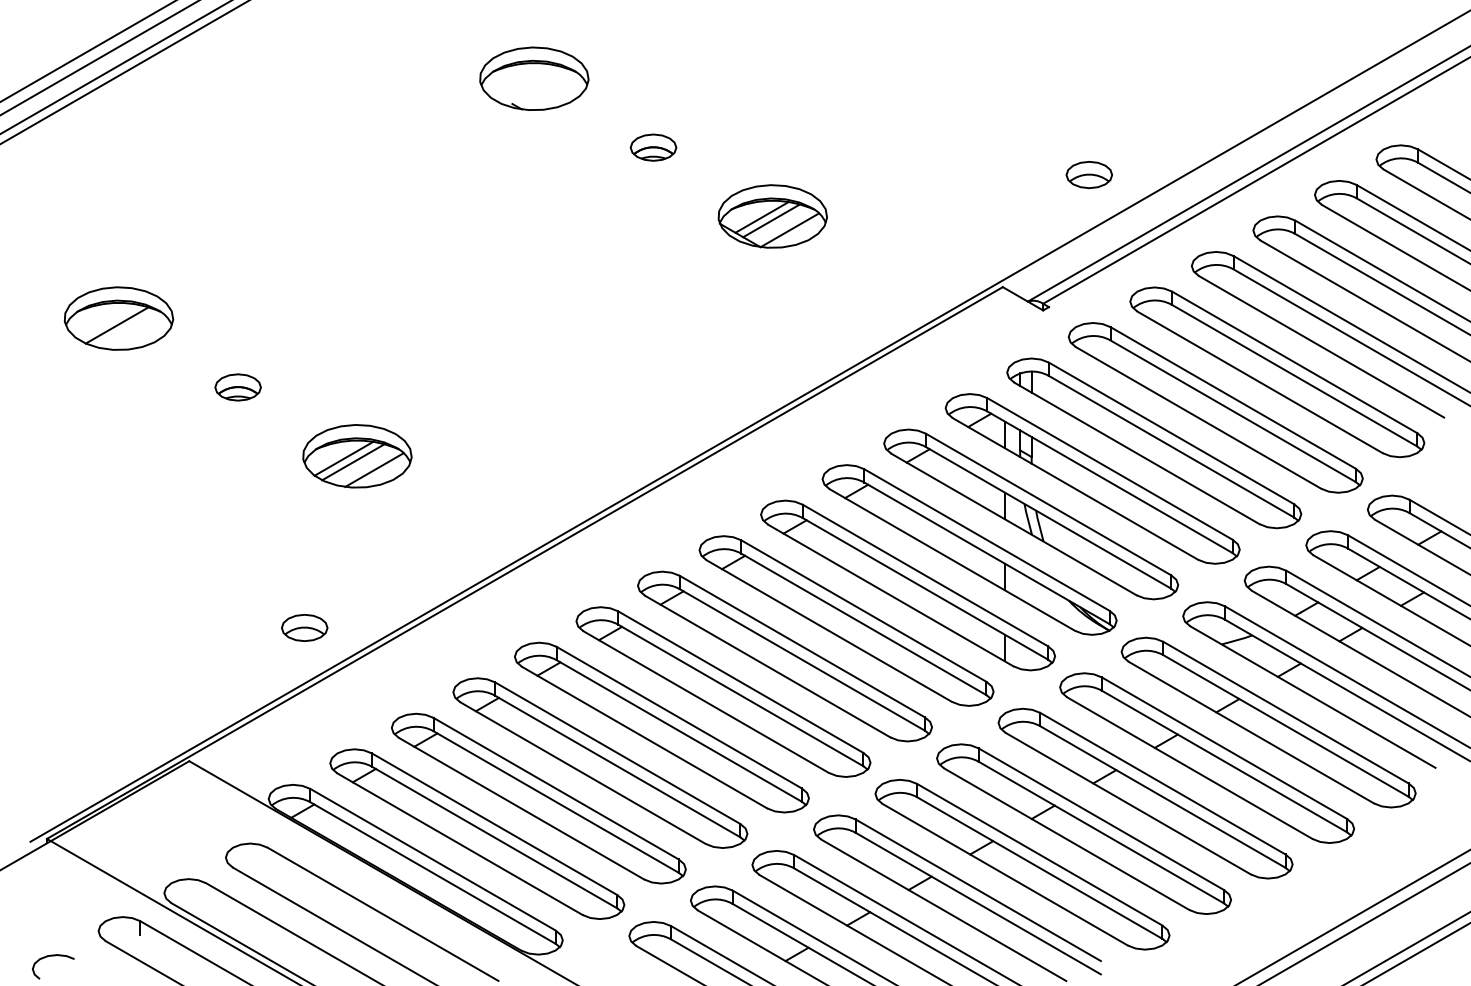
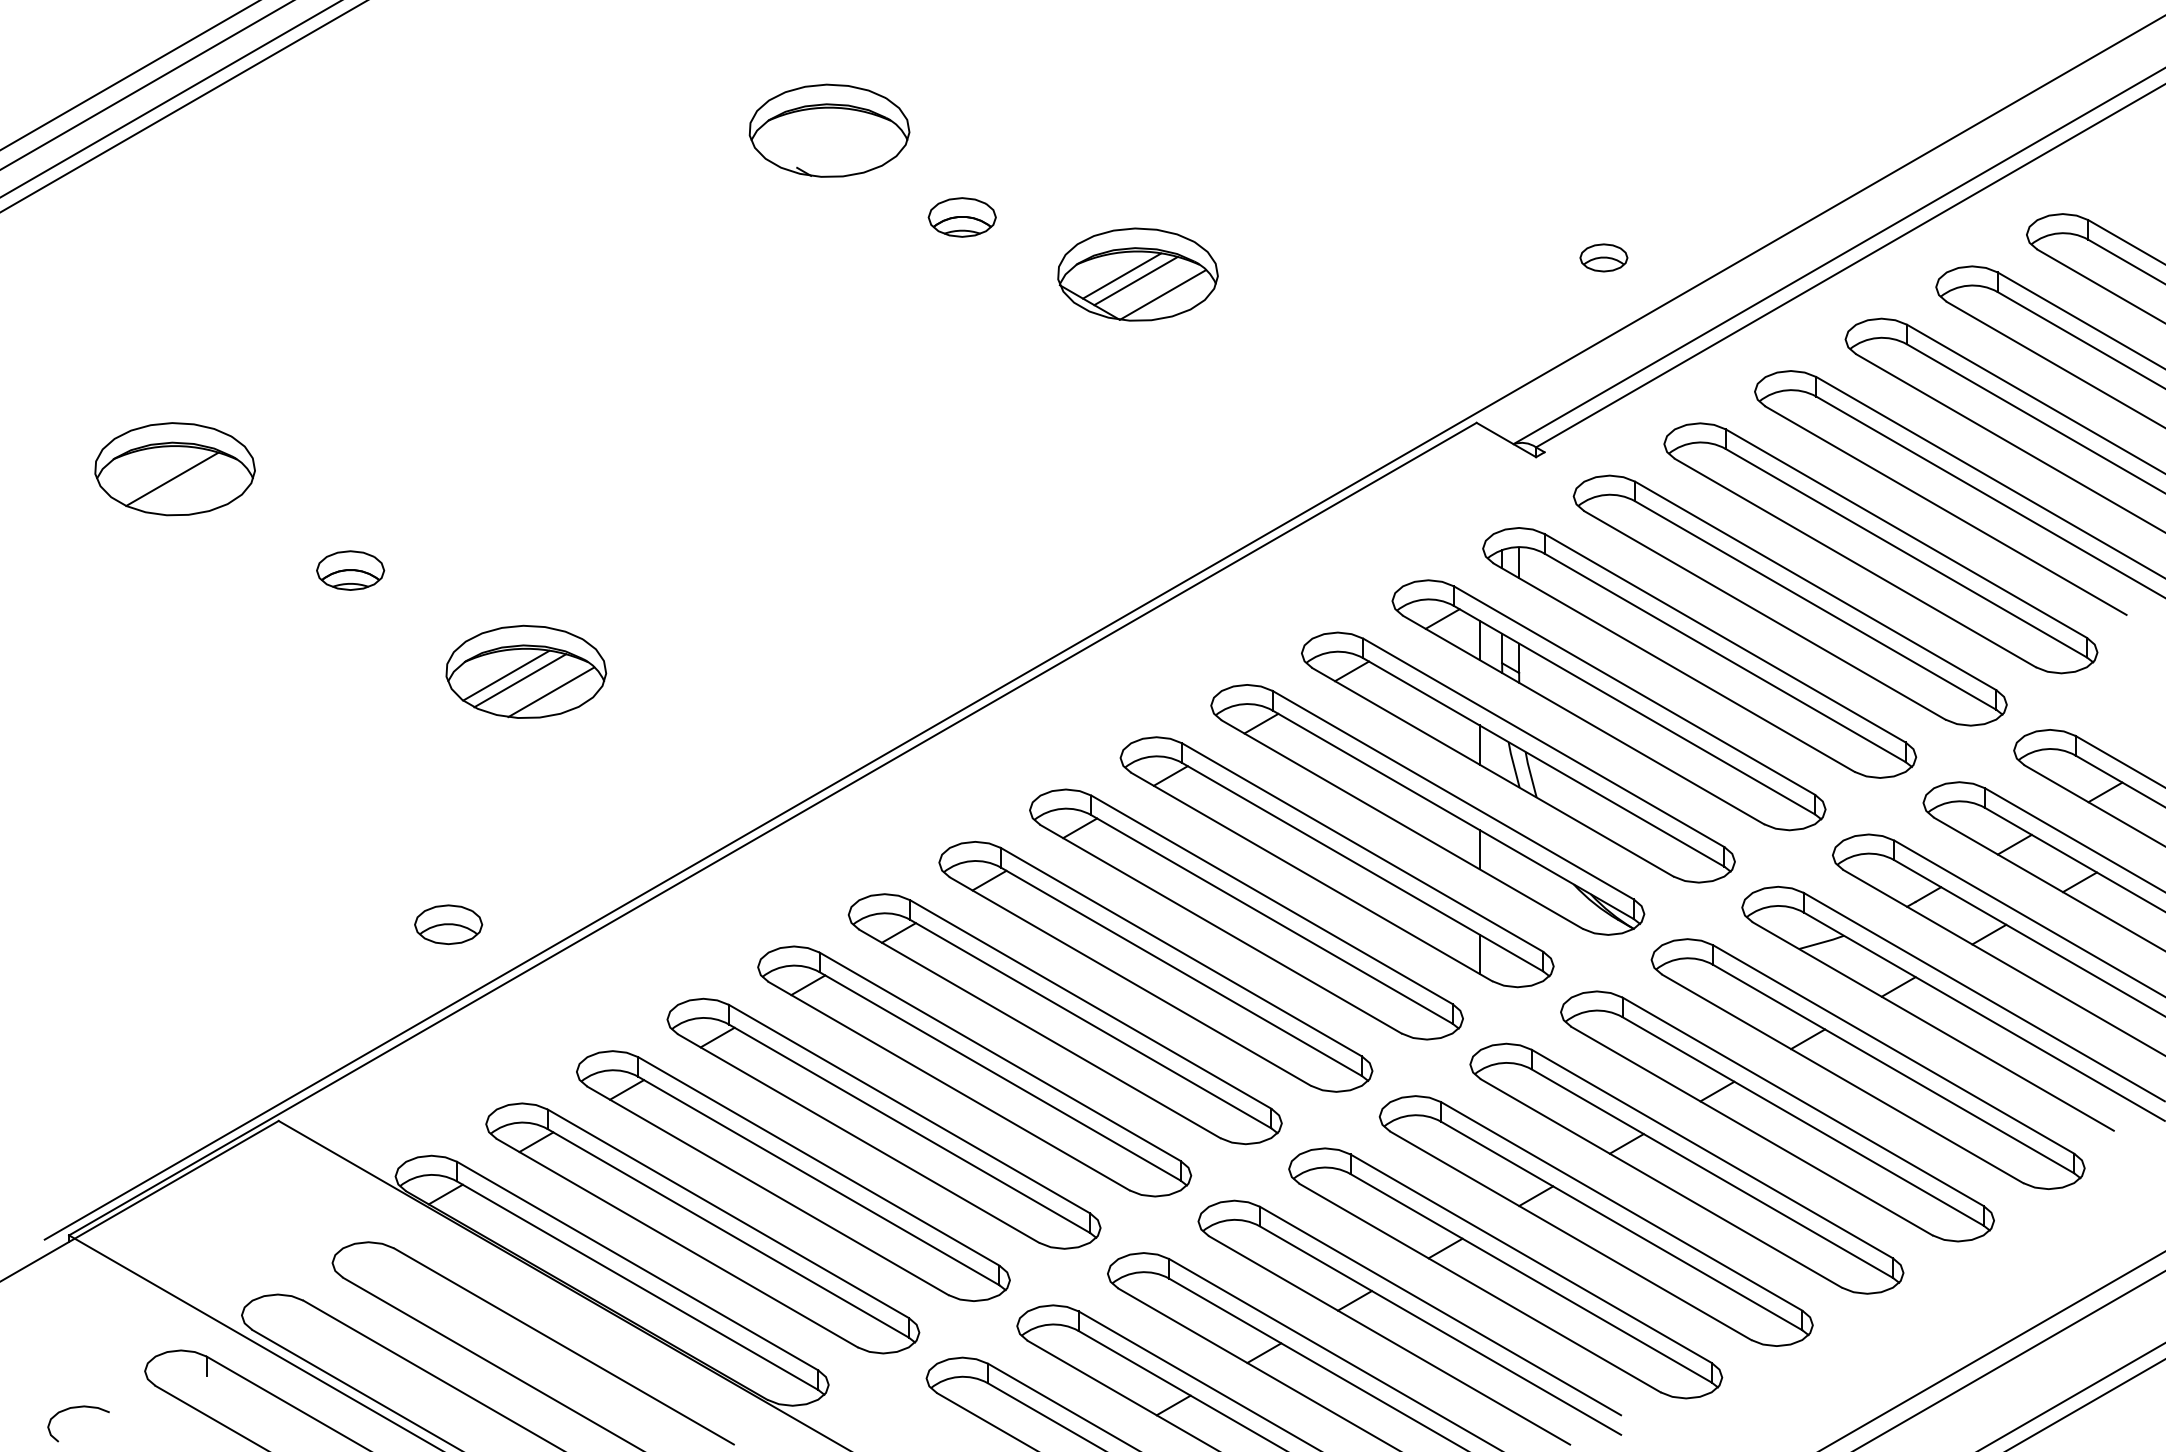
part: (534, 78) -> (829, 130), moved
part: (1088, 175) -> (1602, 258), size x0.7
part: (772, 216) -> (1137, 274), moved

